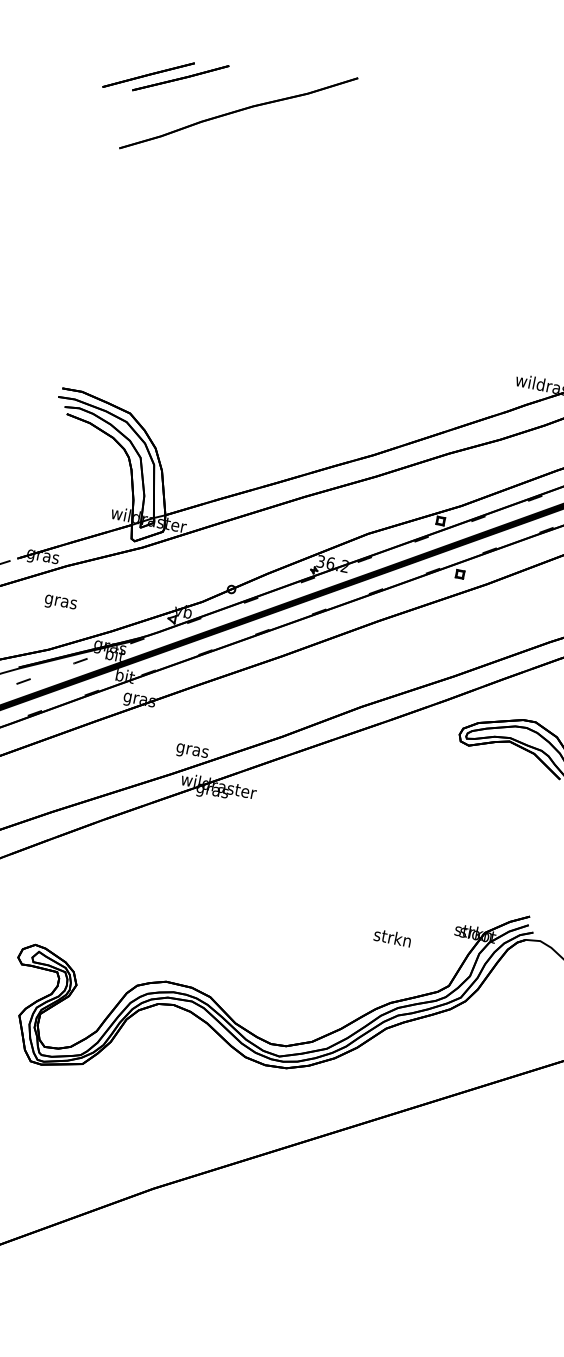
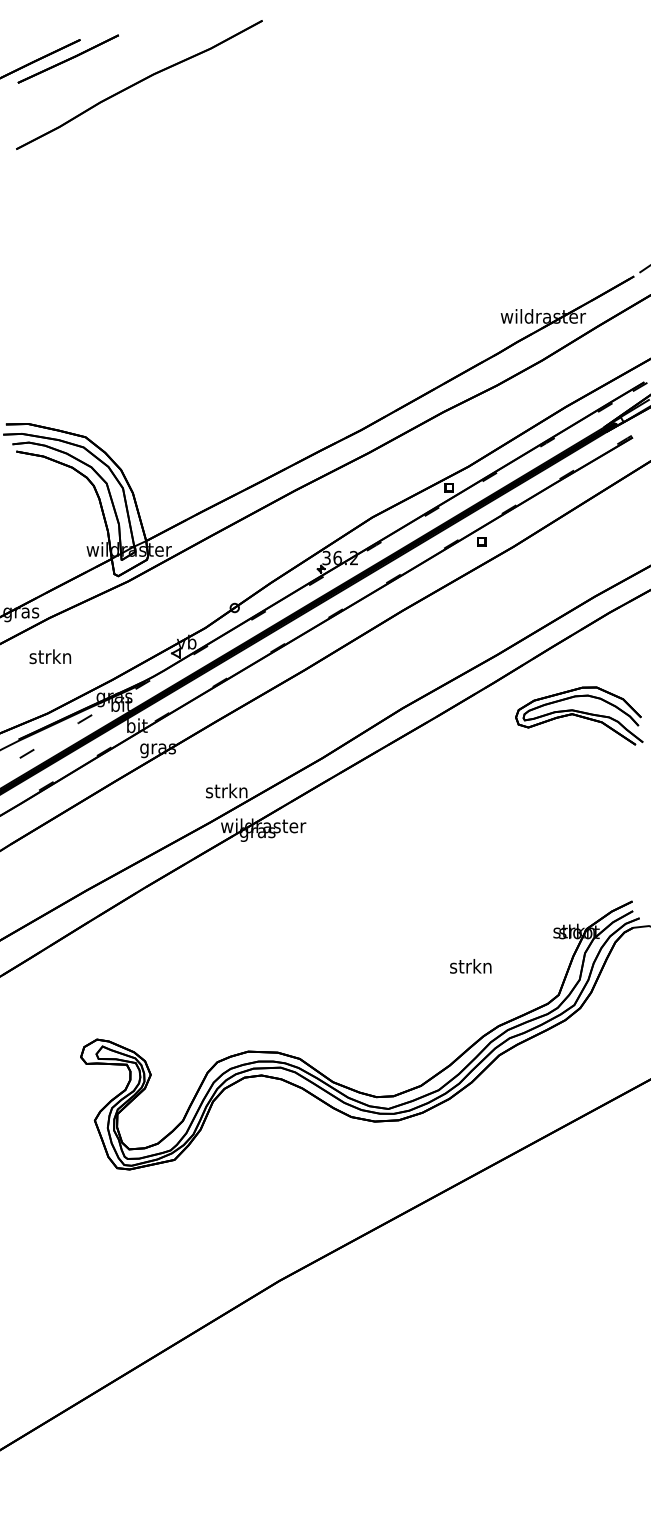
text: (60, 601) -> (50, 658), gras -> strkn
text: (192, 750) -> (226, 792), gras -> strkn
text: (392, 937) -> (470, 966), moved

